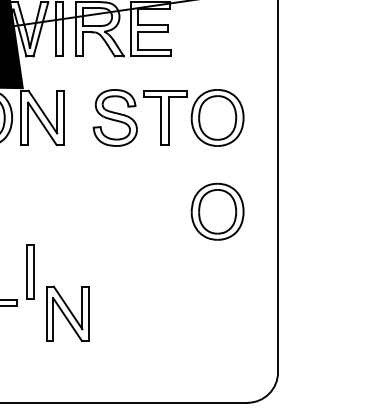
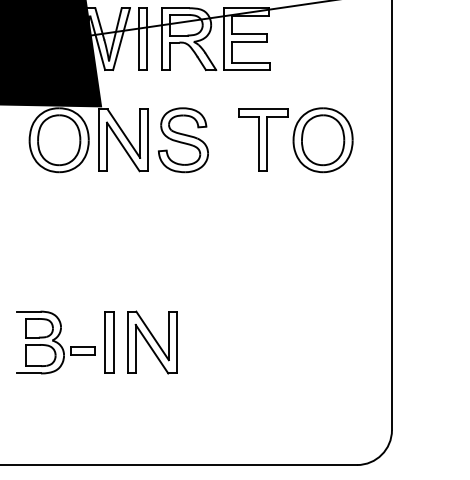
part: (115, 118) -> (183, 140), moved
part: (217, 212) -> (322, 247), removed
part: (30, 271) -> (109, 342), moved
part: (68, 313) -> (152, 342), moved

